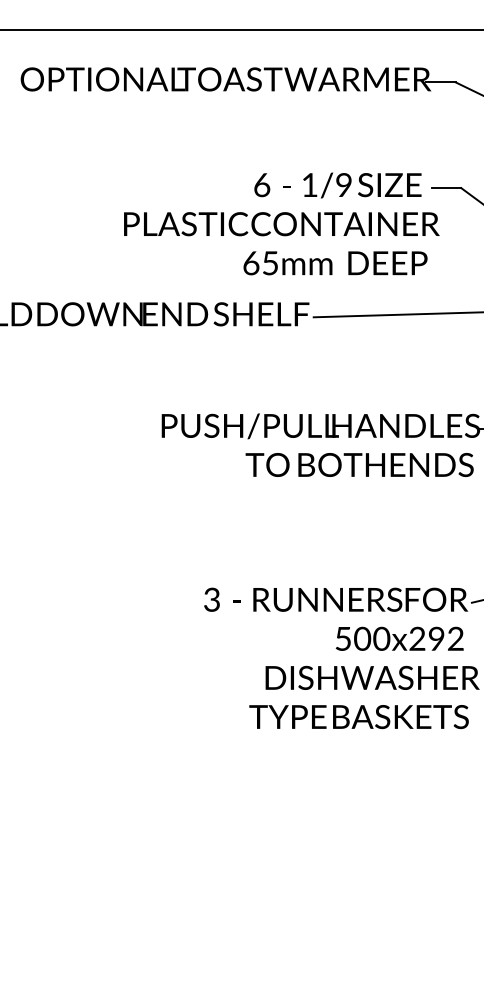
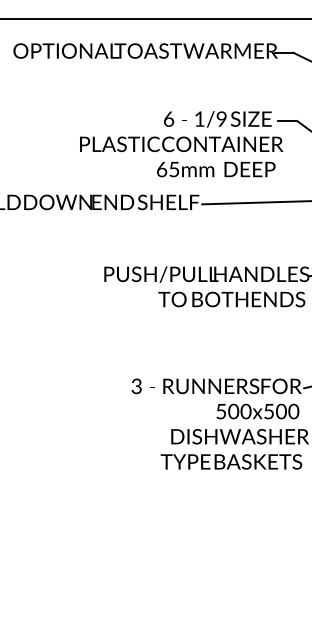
text: (436, 638) -> (281, 411), 500x292 -> 500x500

